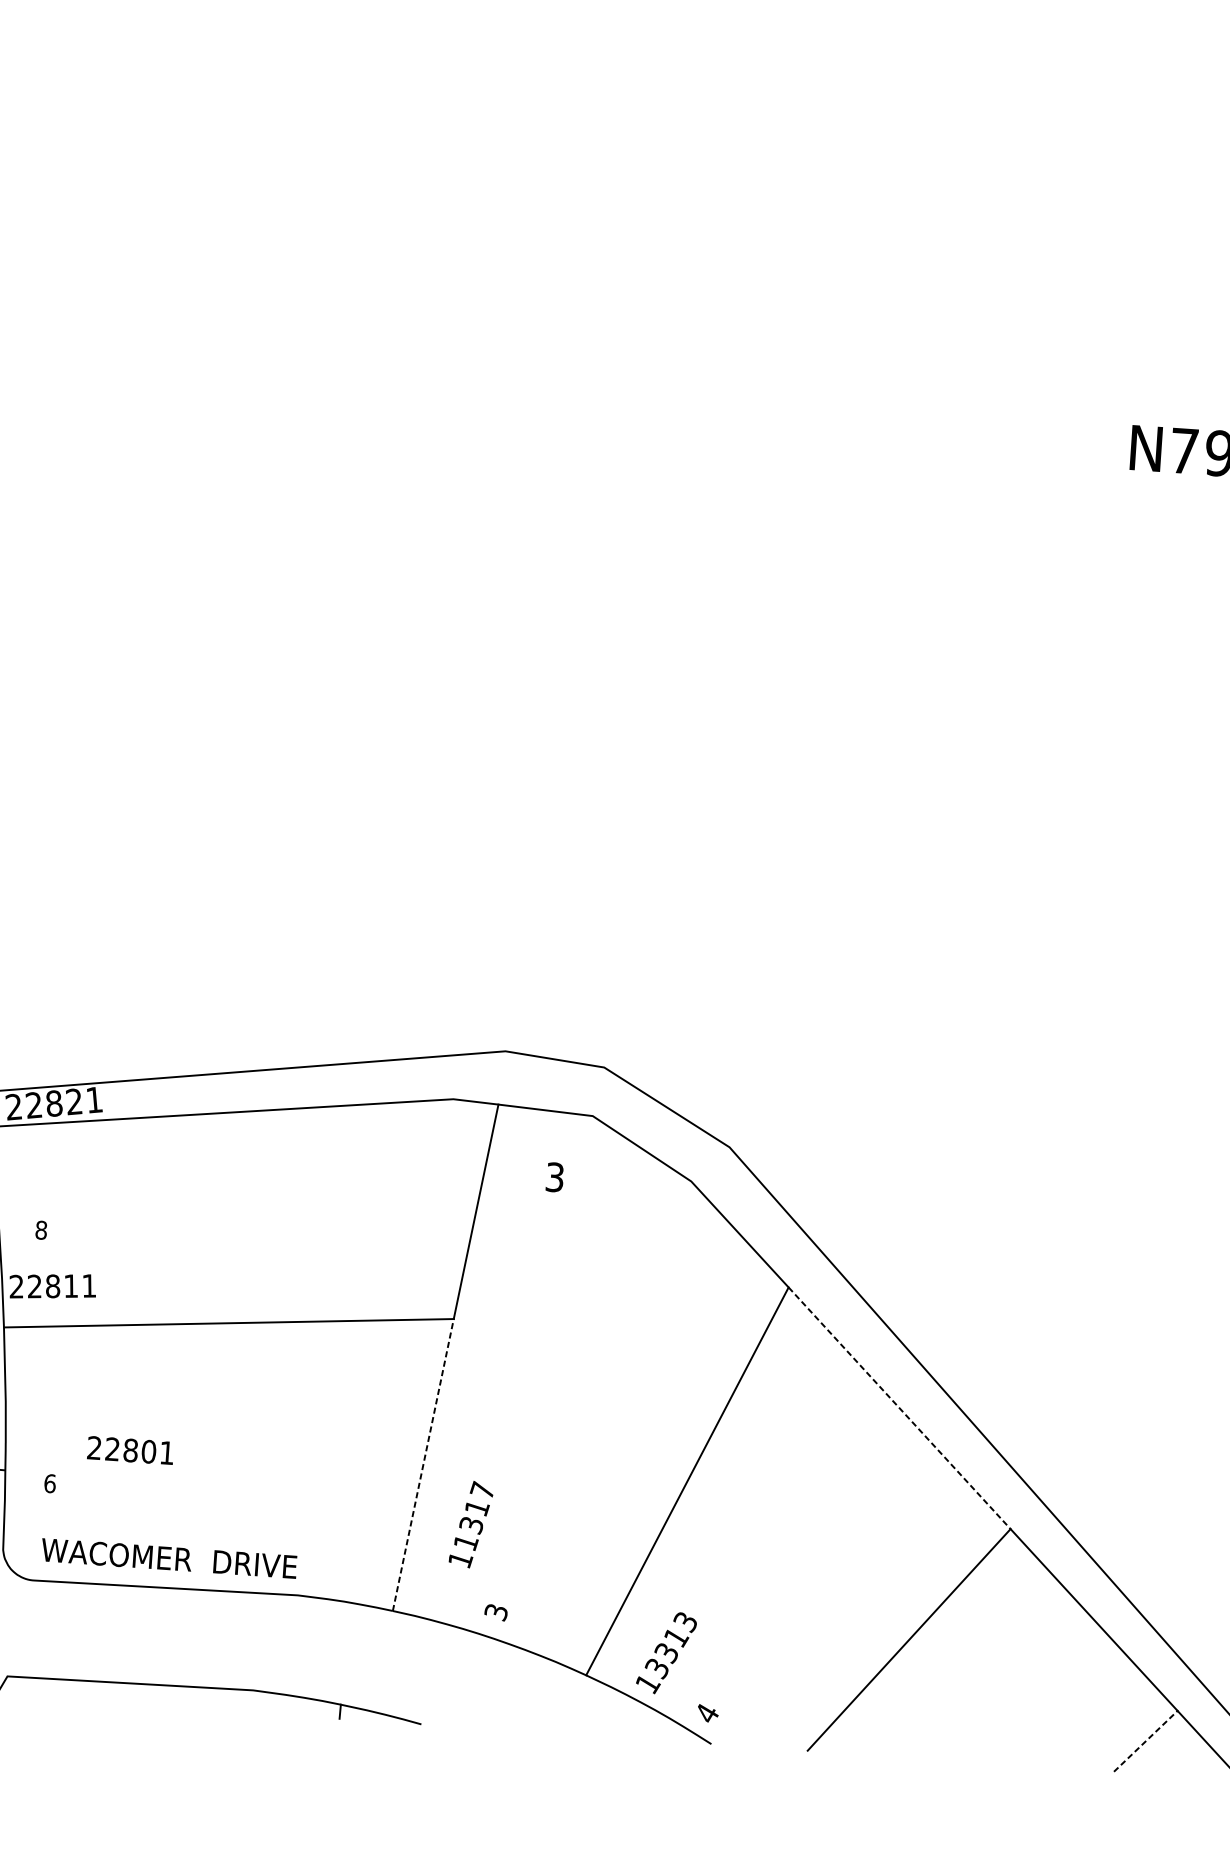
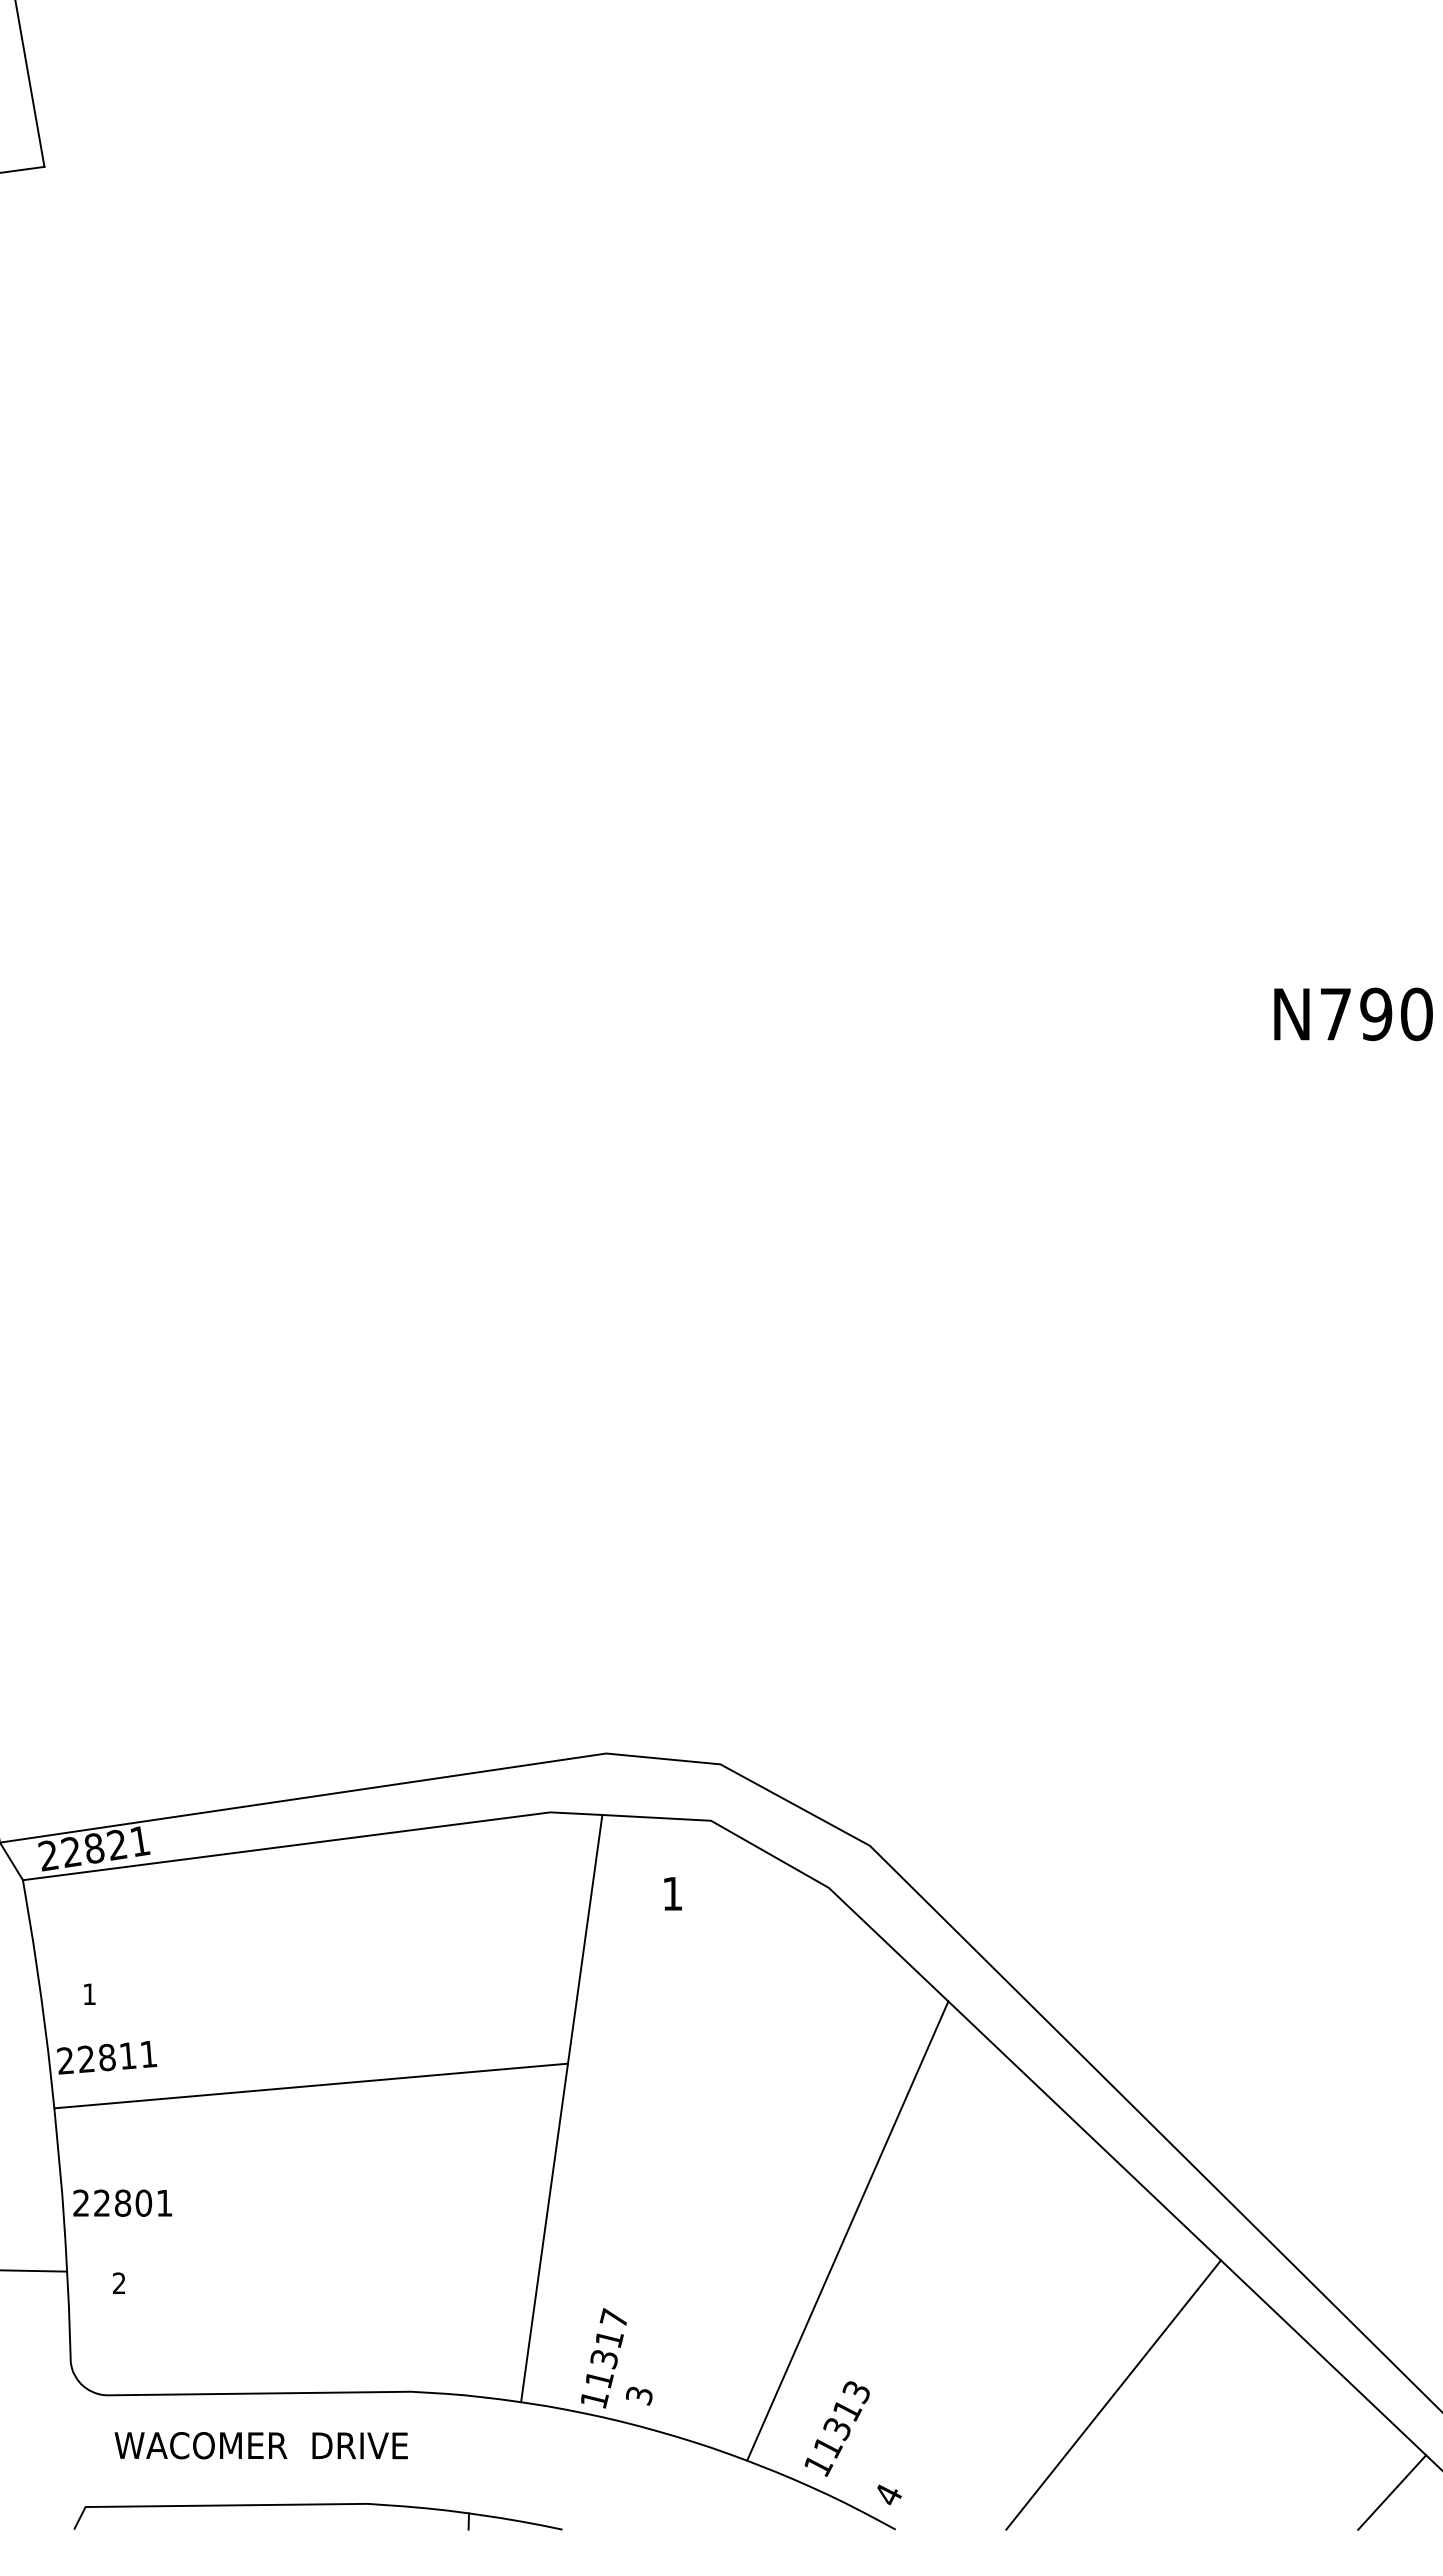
text: (554, 1177) -> (672, 1893), 3 -> 1
text: (41, 1230) -> (89, 1994), 8 -> 1
line: (899, 1407) -> (1084, 2130), dashed -> solid
text: (130, 1449) -> (122, 2202), moved
line: (423, 1464) -> (544, 2232), dashed -> solid
text: (49, 1483) -> (118, 2283), 6 -> 2
text: (470, 1524) -> (603, 2358), moved
text: (168, 1558) -> (260, 2445), moved
text: (656, 1668) -> (827, 2447), 13313 -> 11313
line: (1146, 1741) -> (1392, 2492), dashed -> solid

